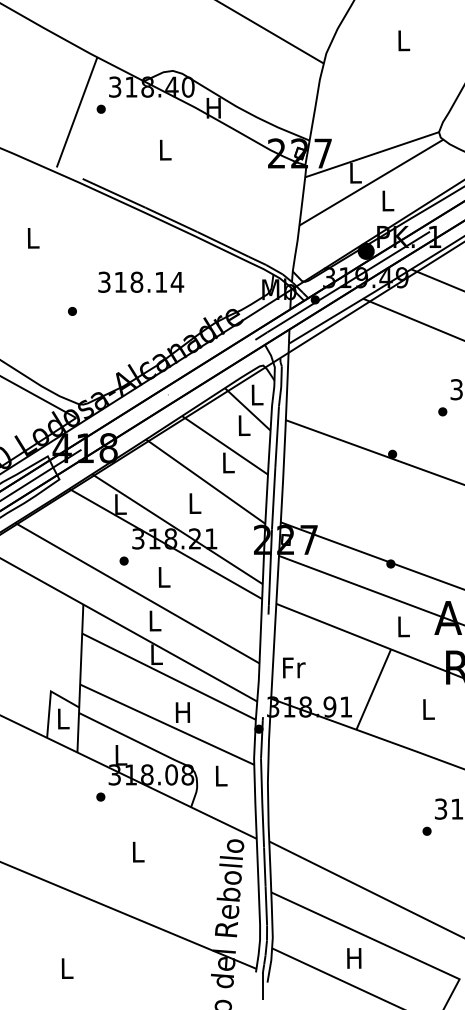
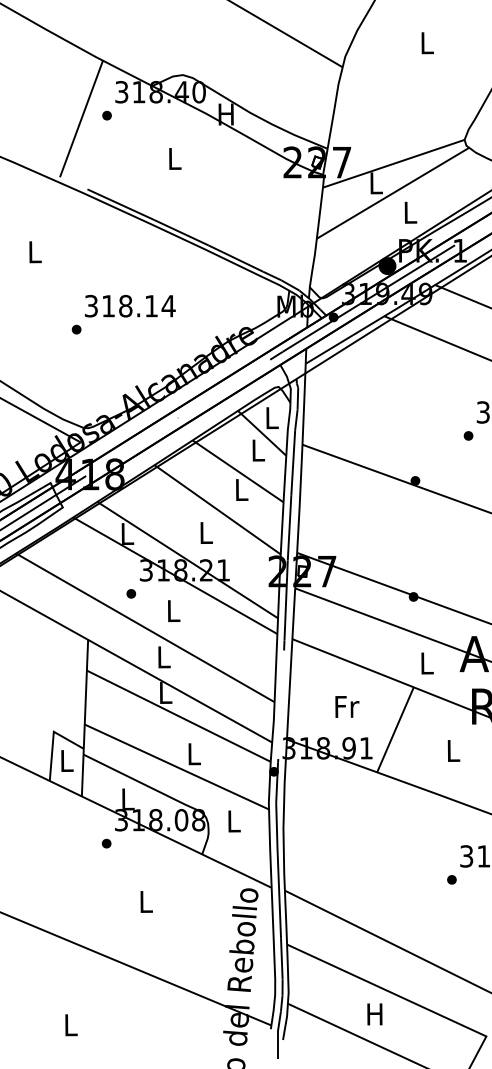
text: (141, 281) -> (130, 305), moved
text: (294, 667) -> (347, 706), moved
text: (182, 712) -> (193, 754), H -> L

